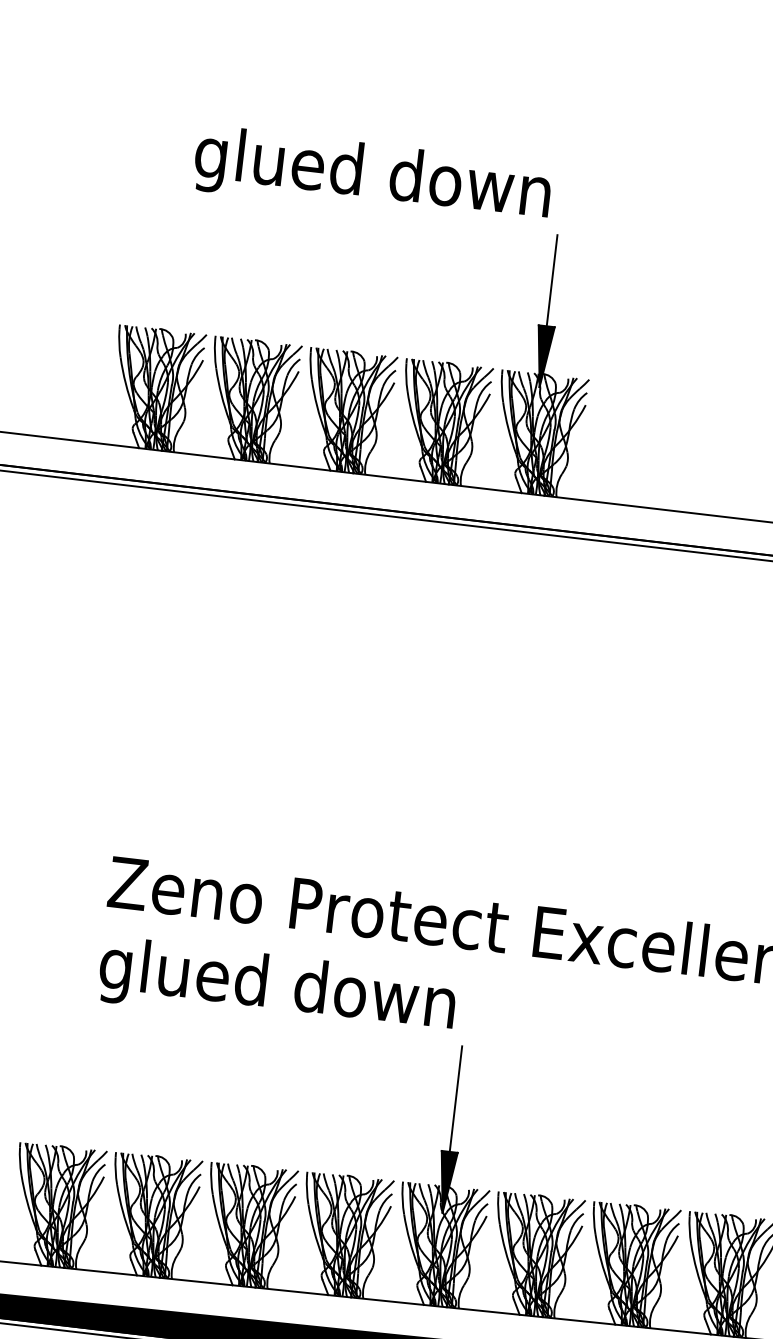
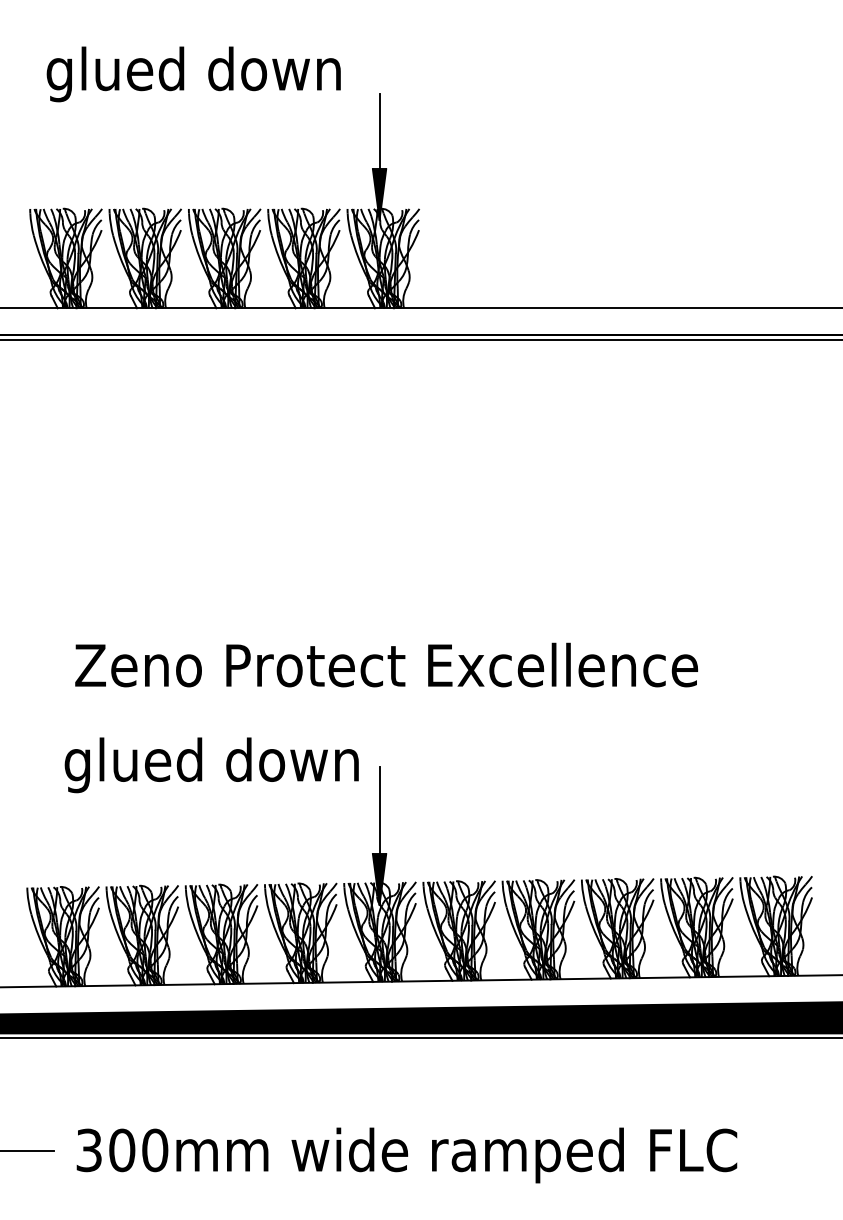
text: (372, 177) -> (193, 74), moved
text: (276, 988) -> (211, 765), moved

